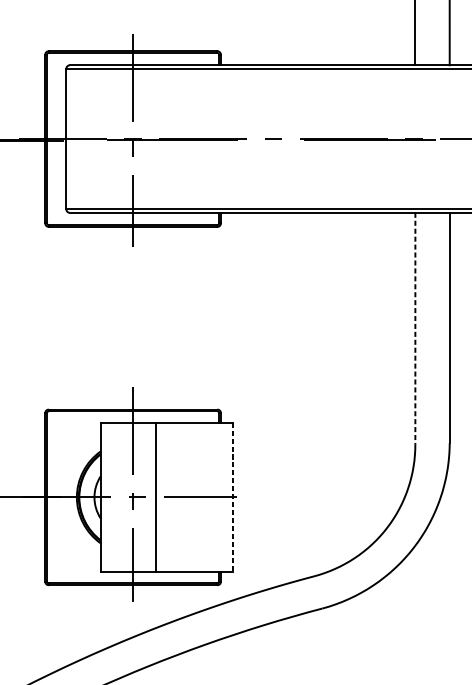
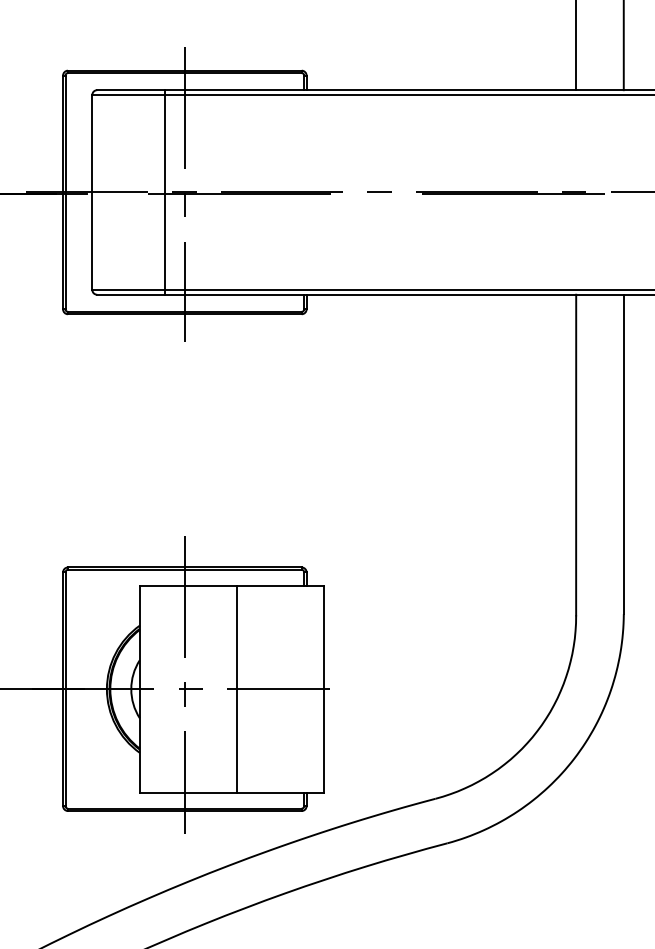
line: (119, 139) -> (165, 192), added
line: (415, 328) -> (576, 455), dashed -> solid
line: (155, 496) -> (236, 688), moved
line: (233, 497) -> (323, 689), dashed -> solid

